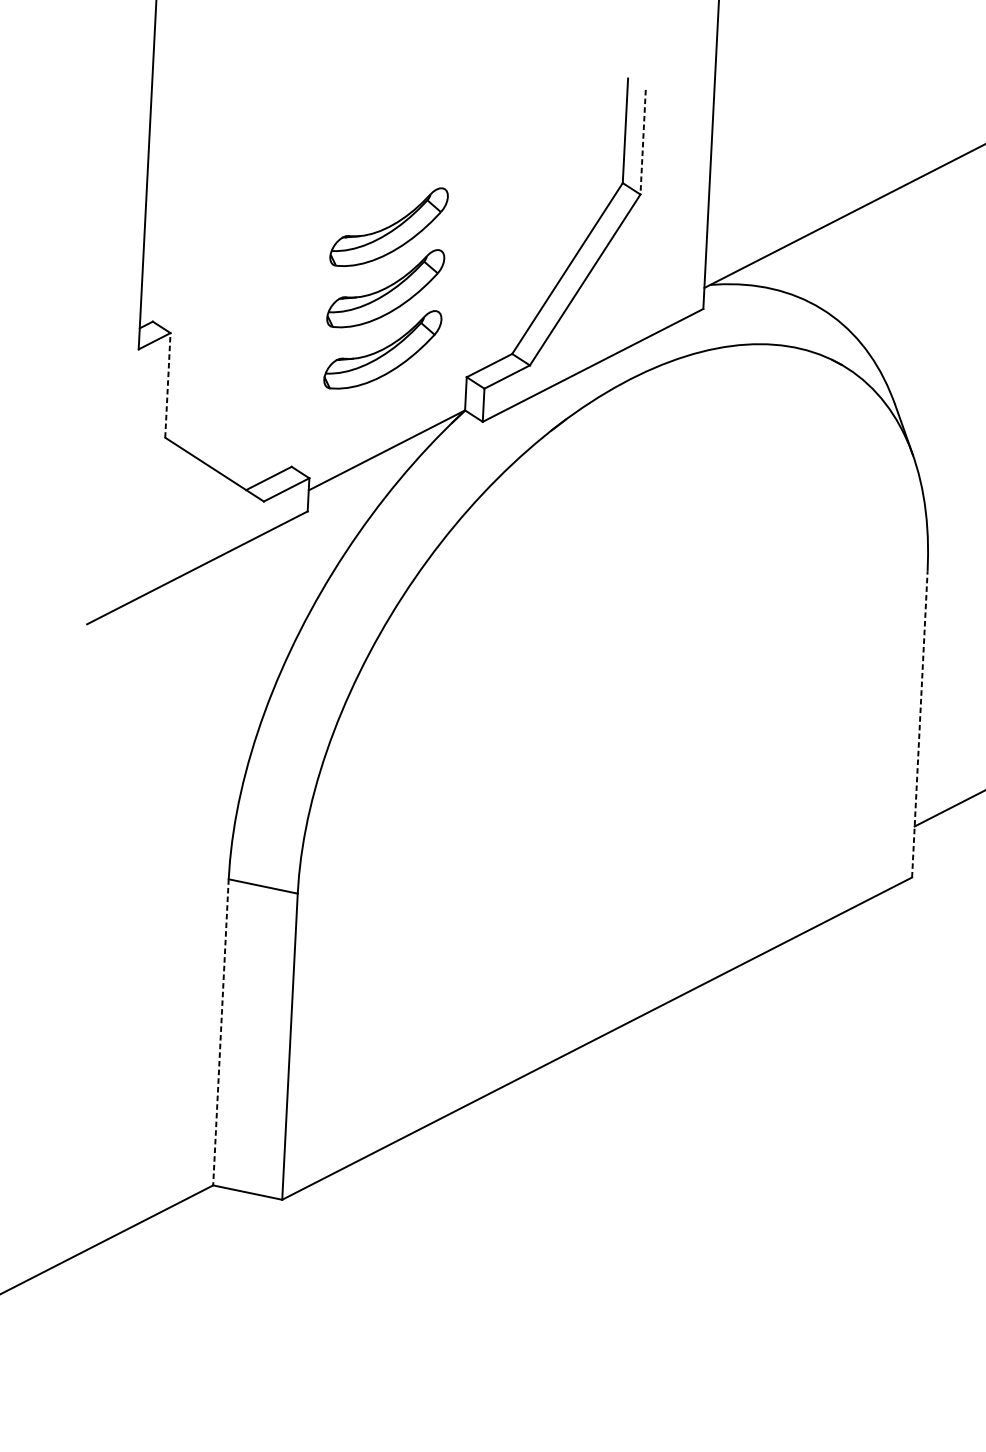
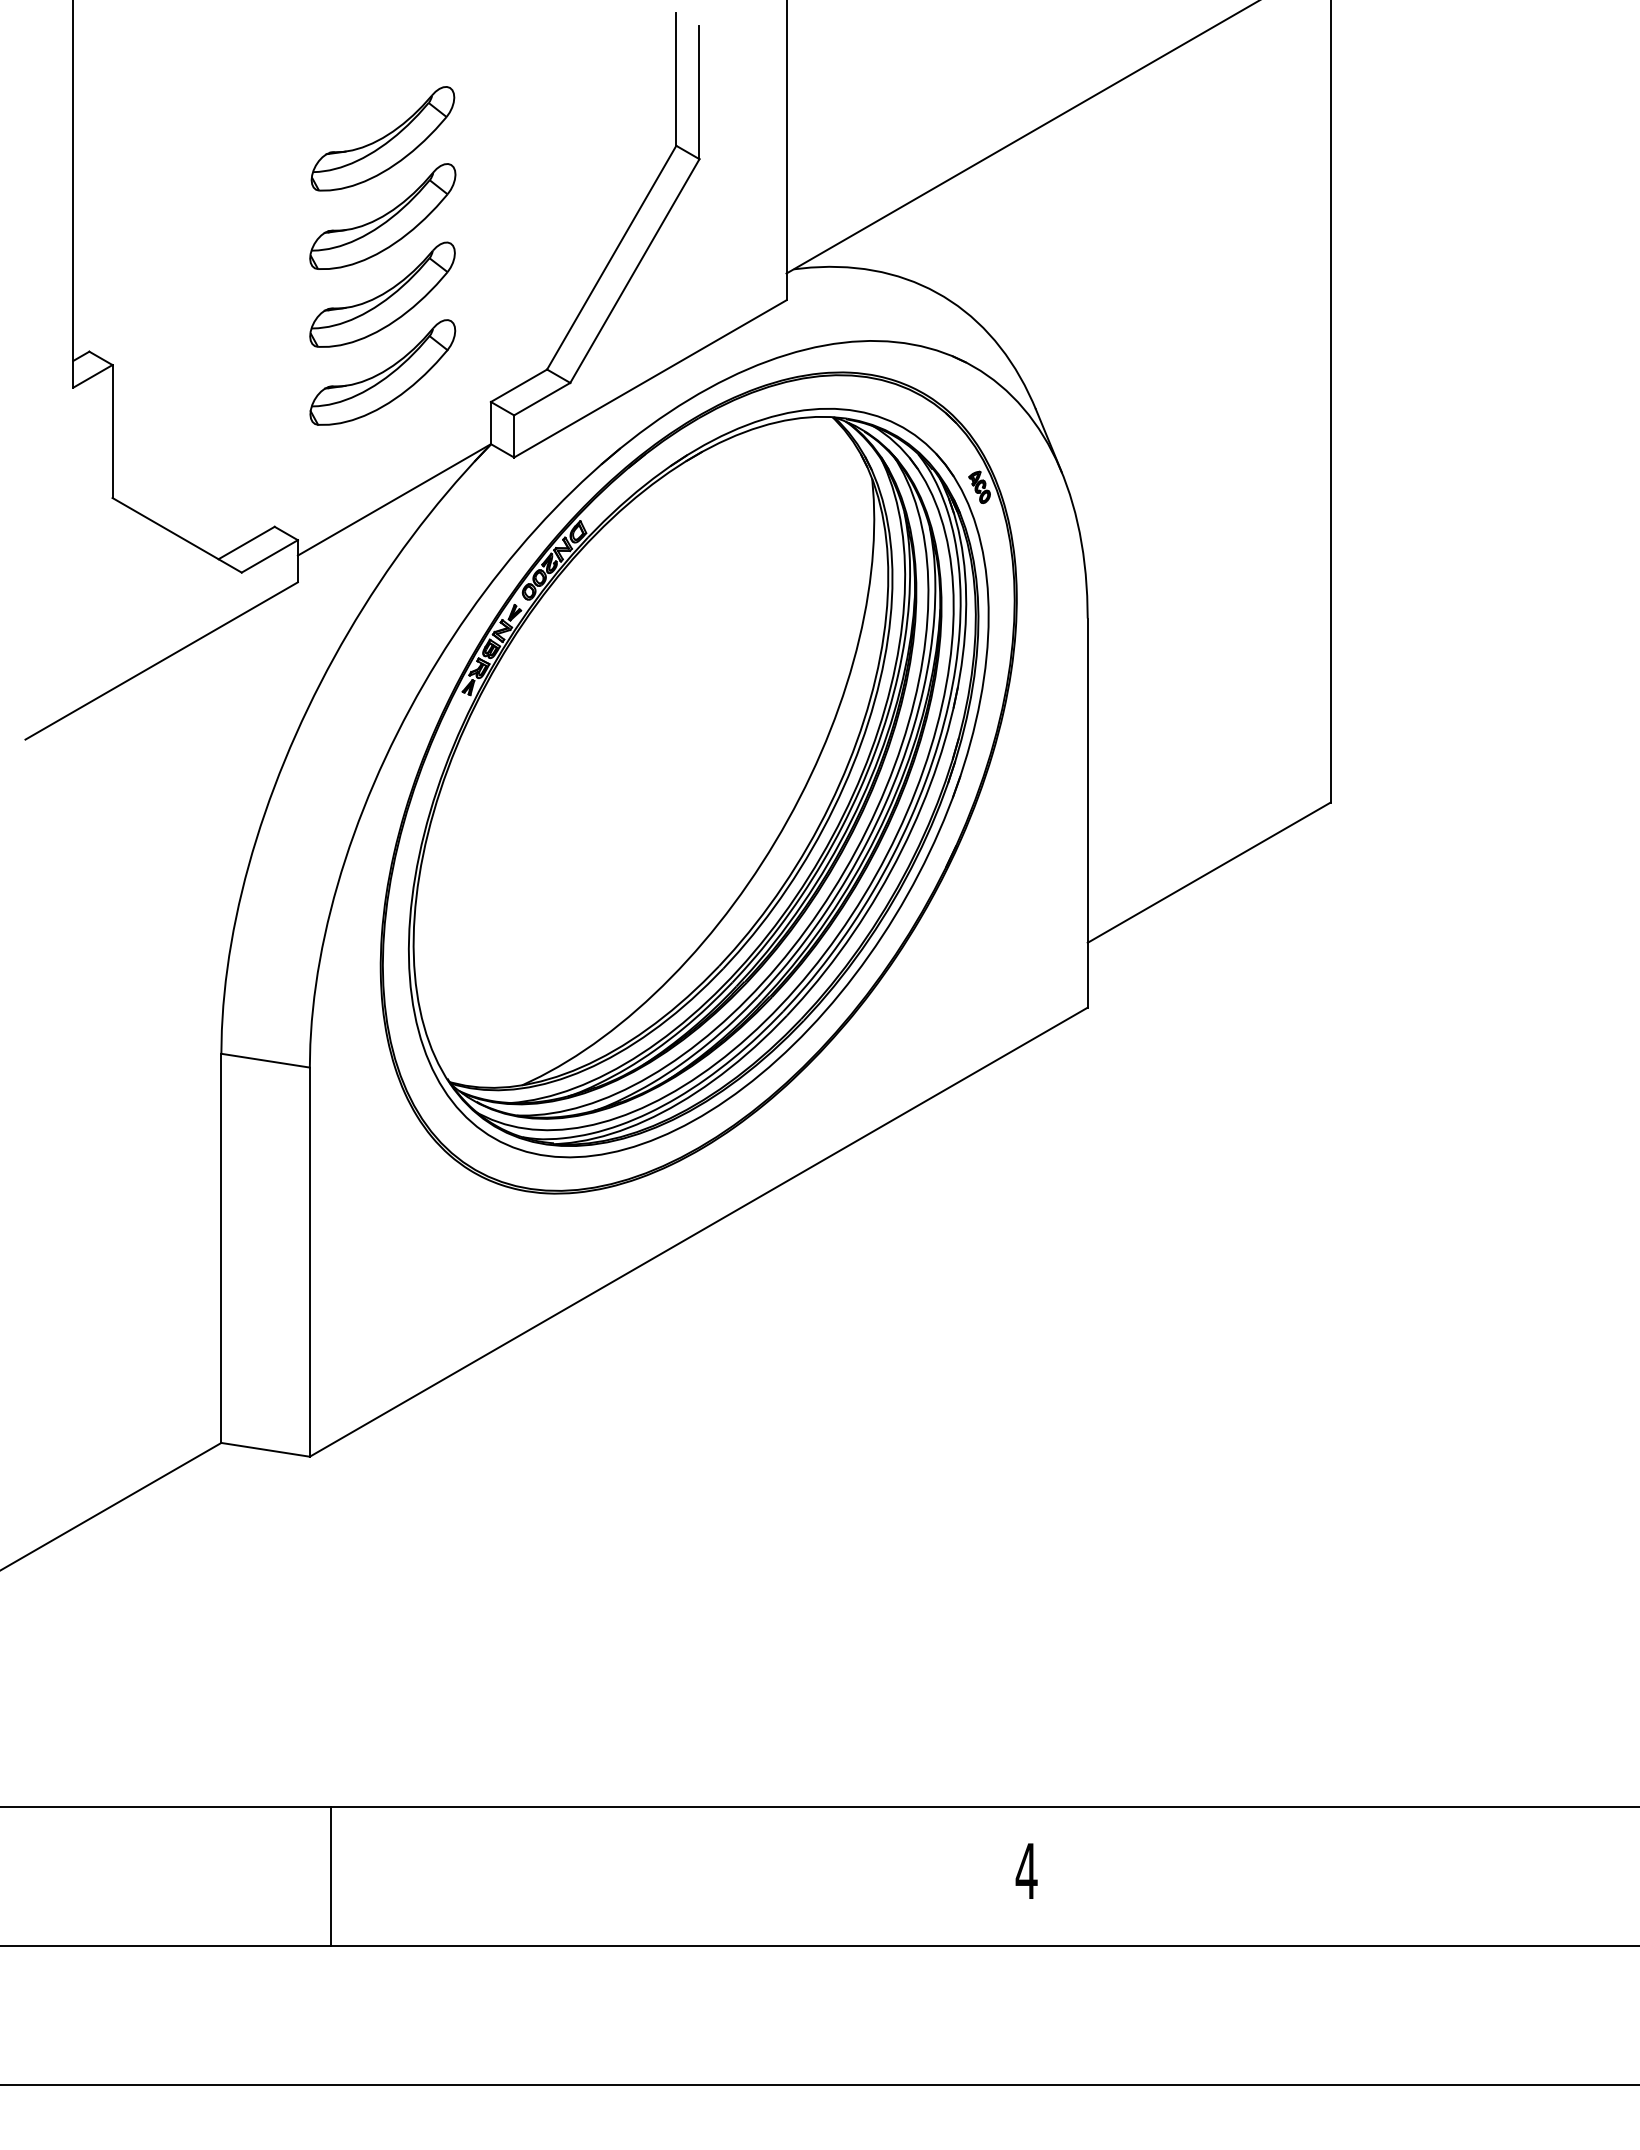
line: (643, 142) -> (699, 93), dashed -> solid
part: (391, 165) -> (382, 138), added
line: (167, 385) -> (112, 431), dashed -> solid
part: (614, 684) -> (698, 782), added
line: (919, 724) -> (1087, 813), dashed -> solid
line: (221, 1032) -> (221, 1248), dashed -> solid

